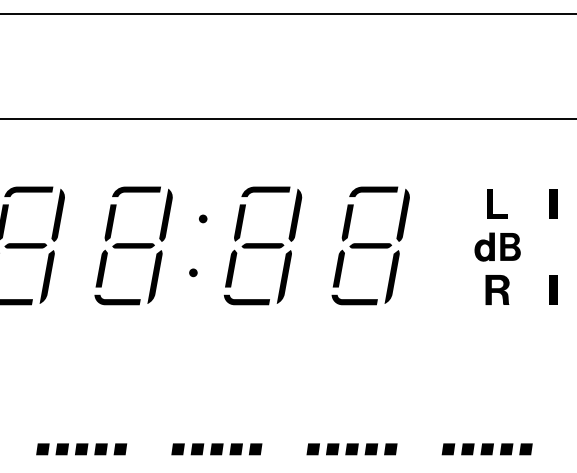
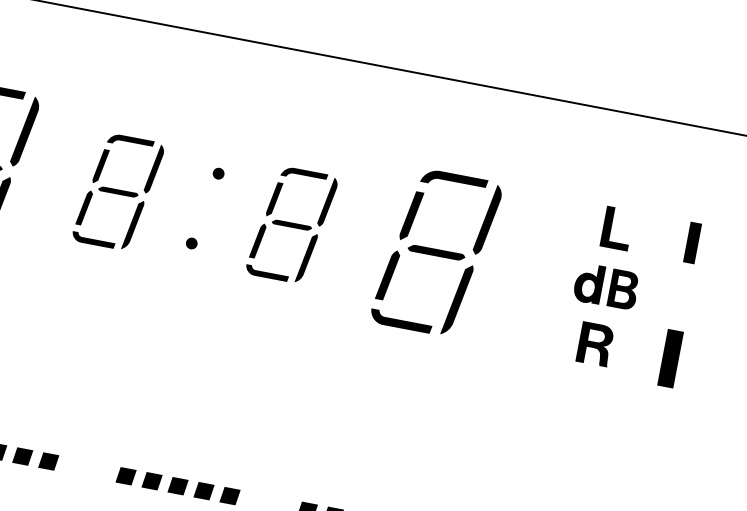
part: (133, 245) -> (118, 191), size x0.7
part: (262, 245) -> (291, 224), size x0.7
part: (553, 289) -> (670, 357), size x1.4

